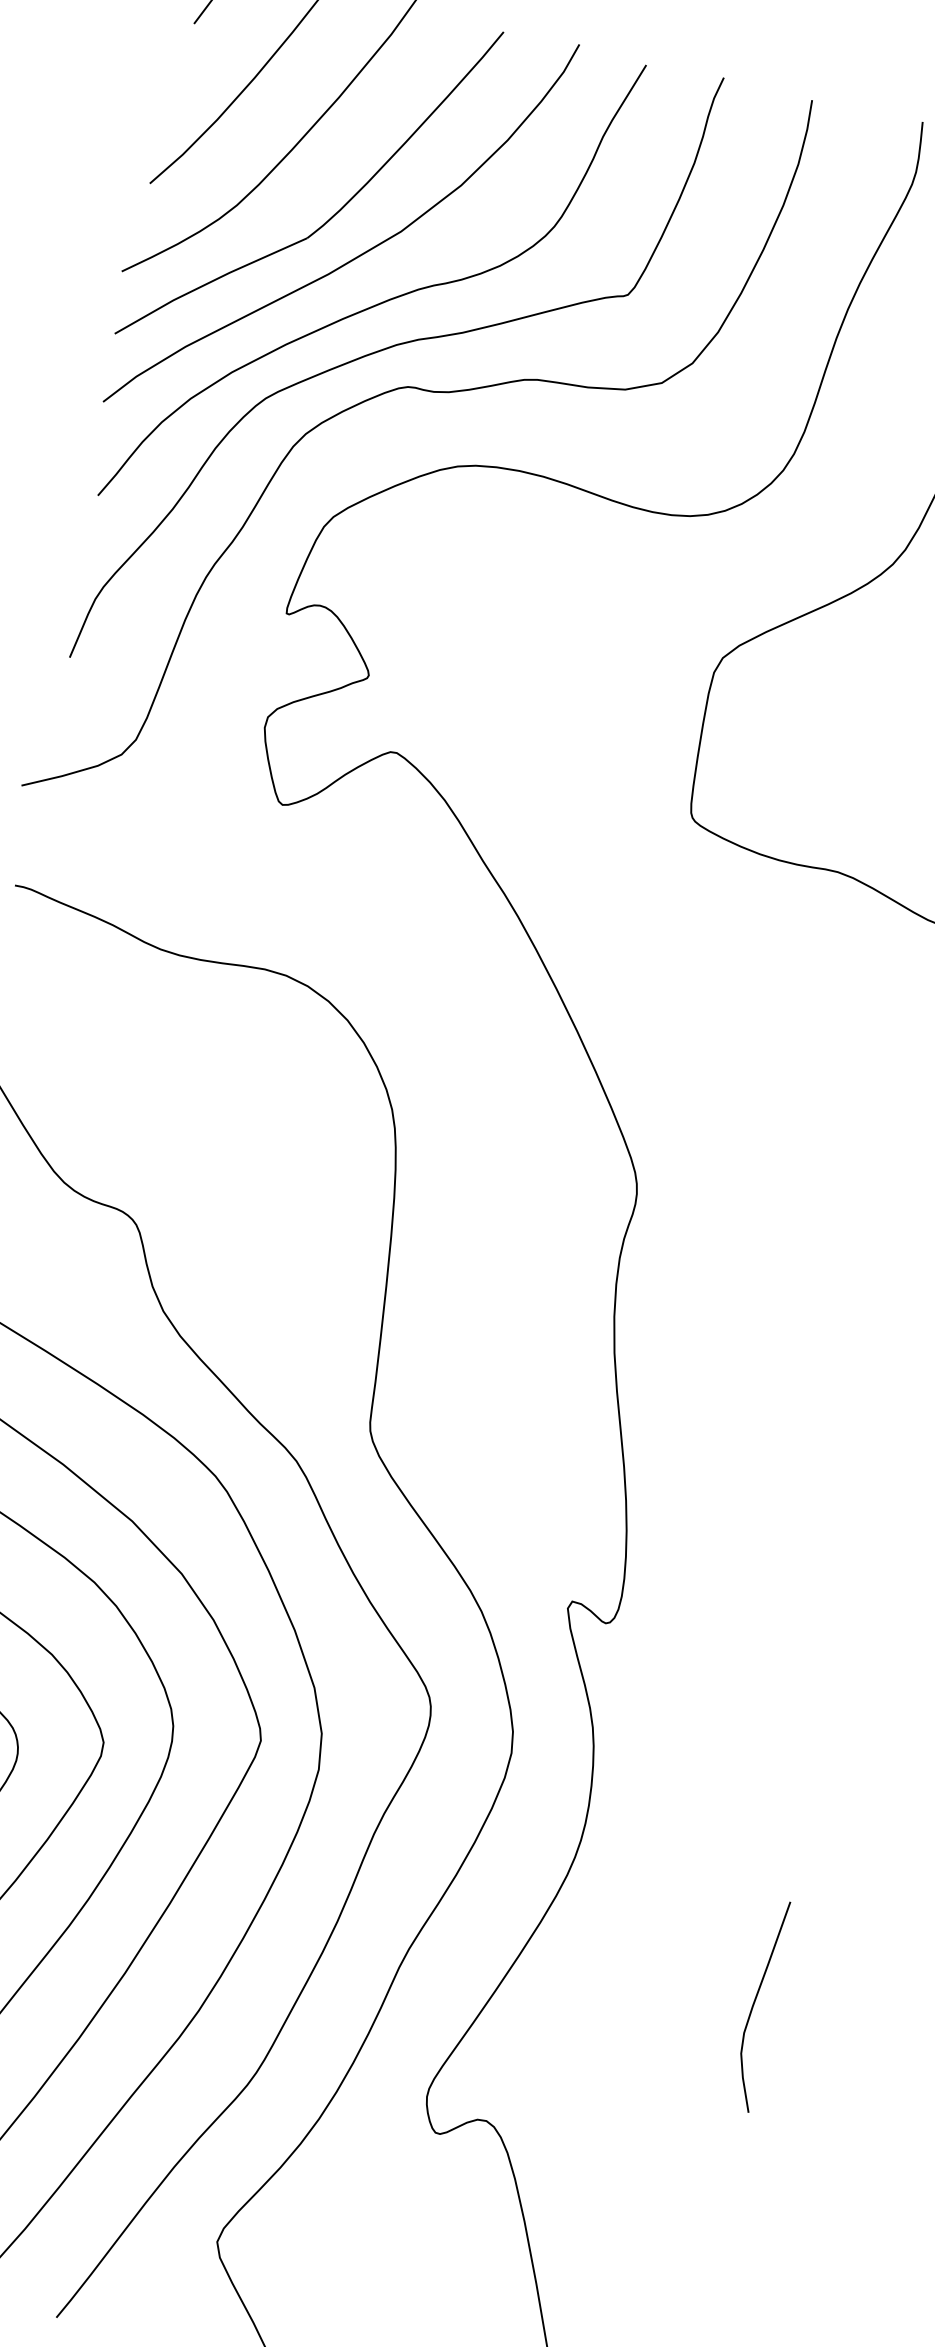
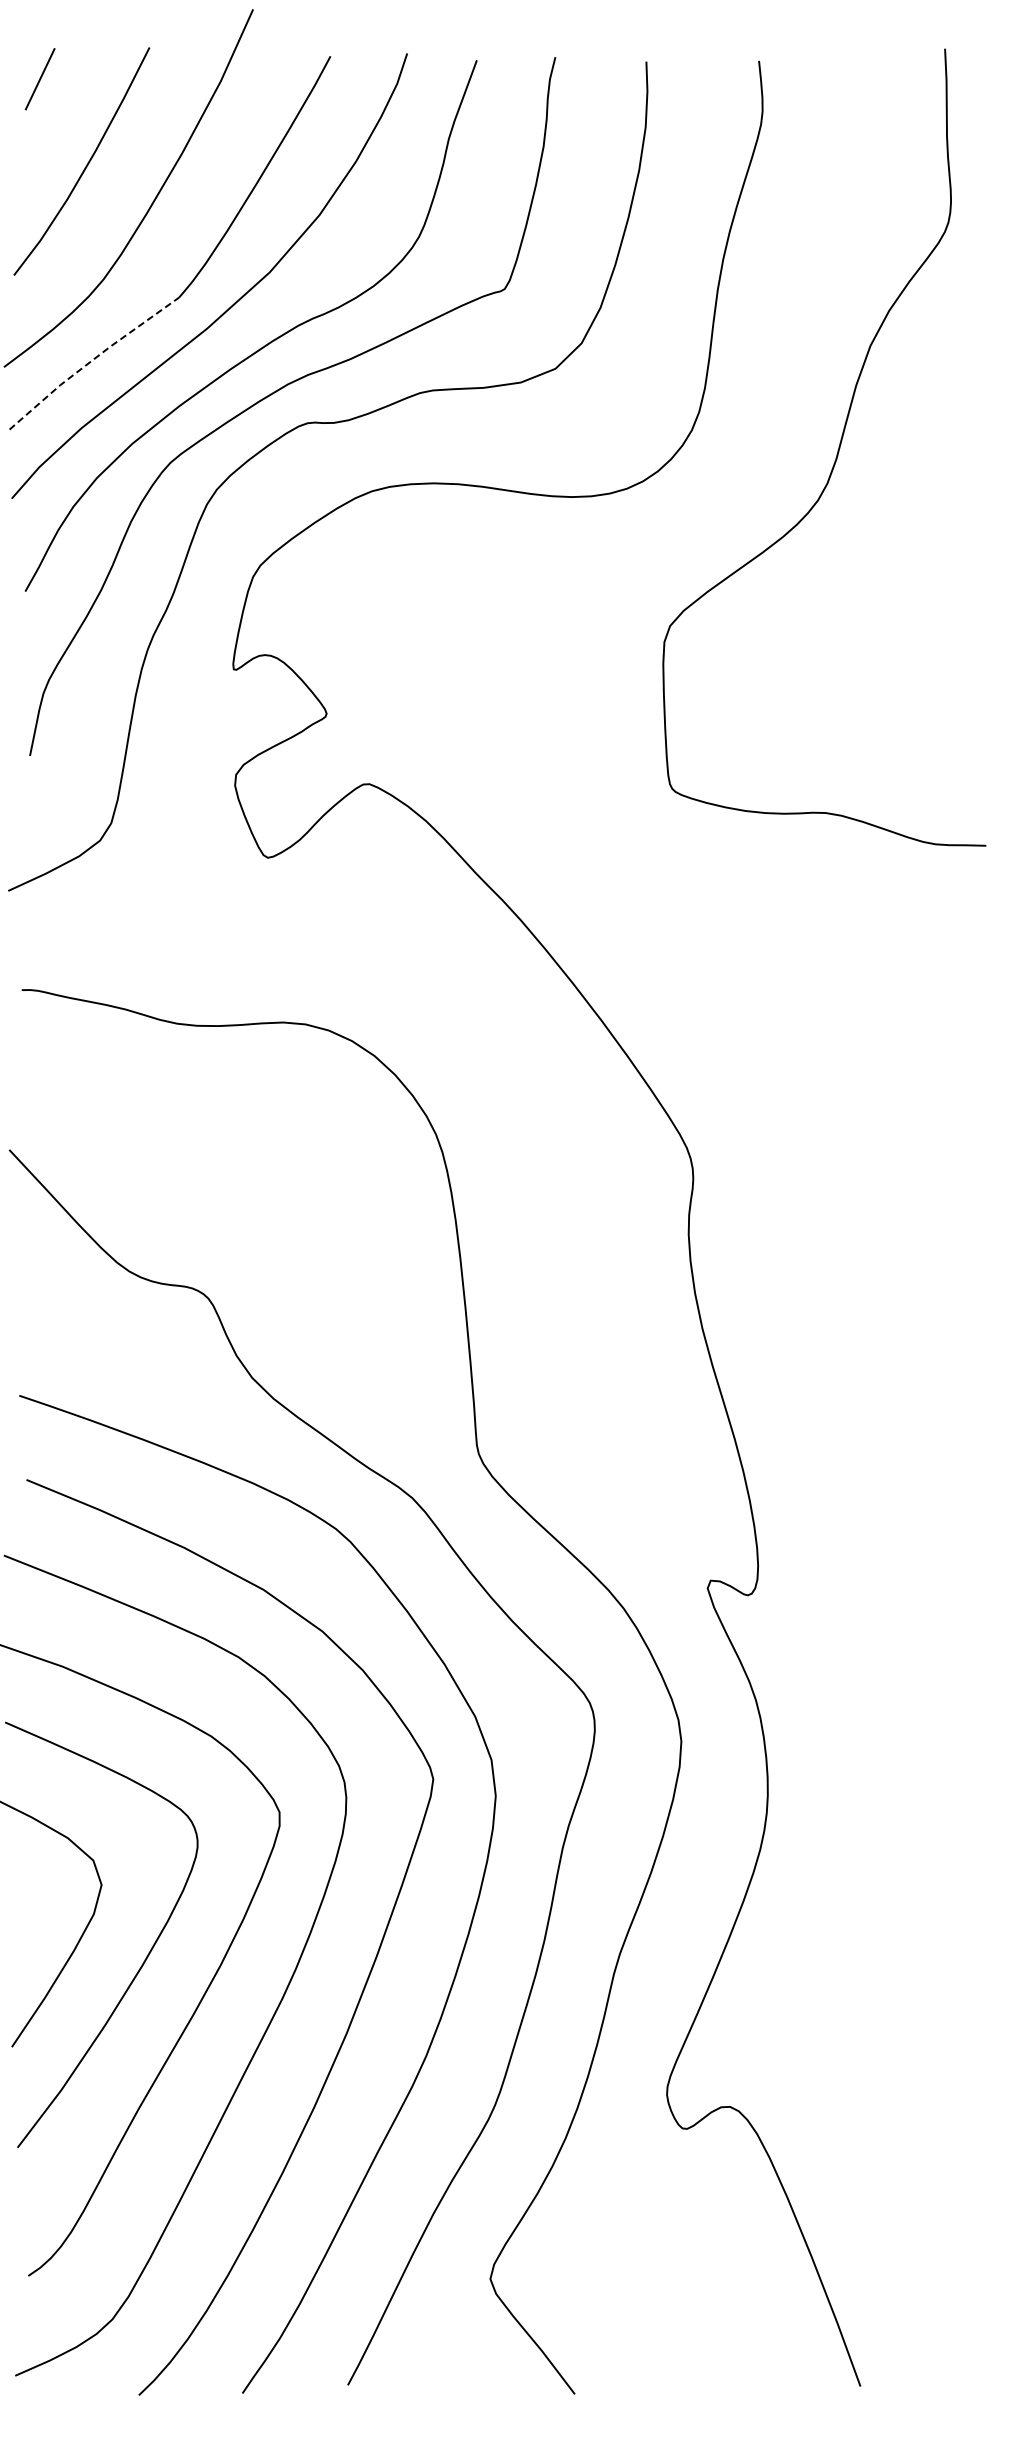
line: (208, 282) -> (91, 360), solid -> dashed
curve: (756, 2001) -> (970, 1935), removed

